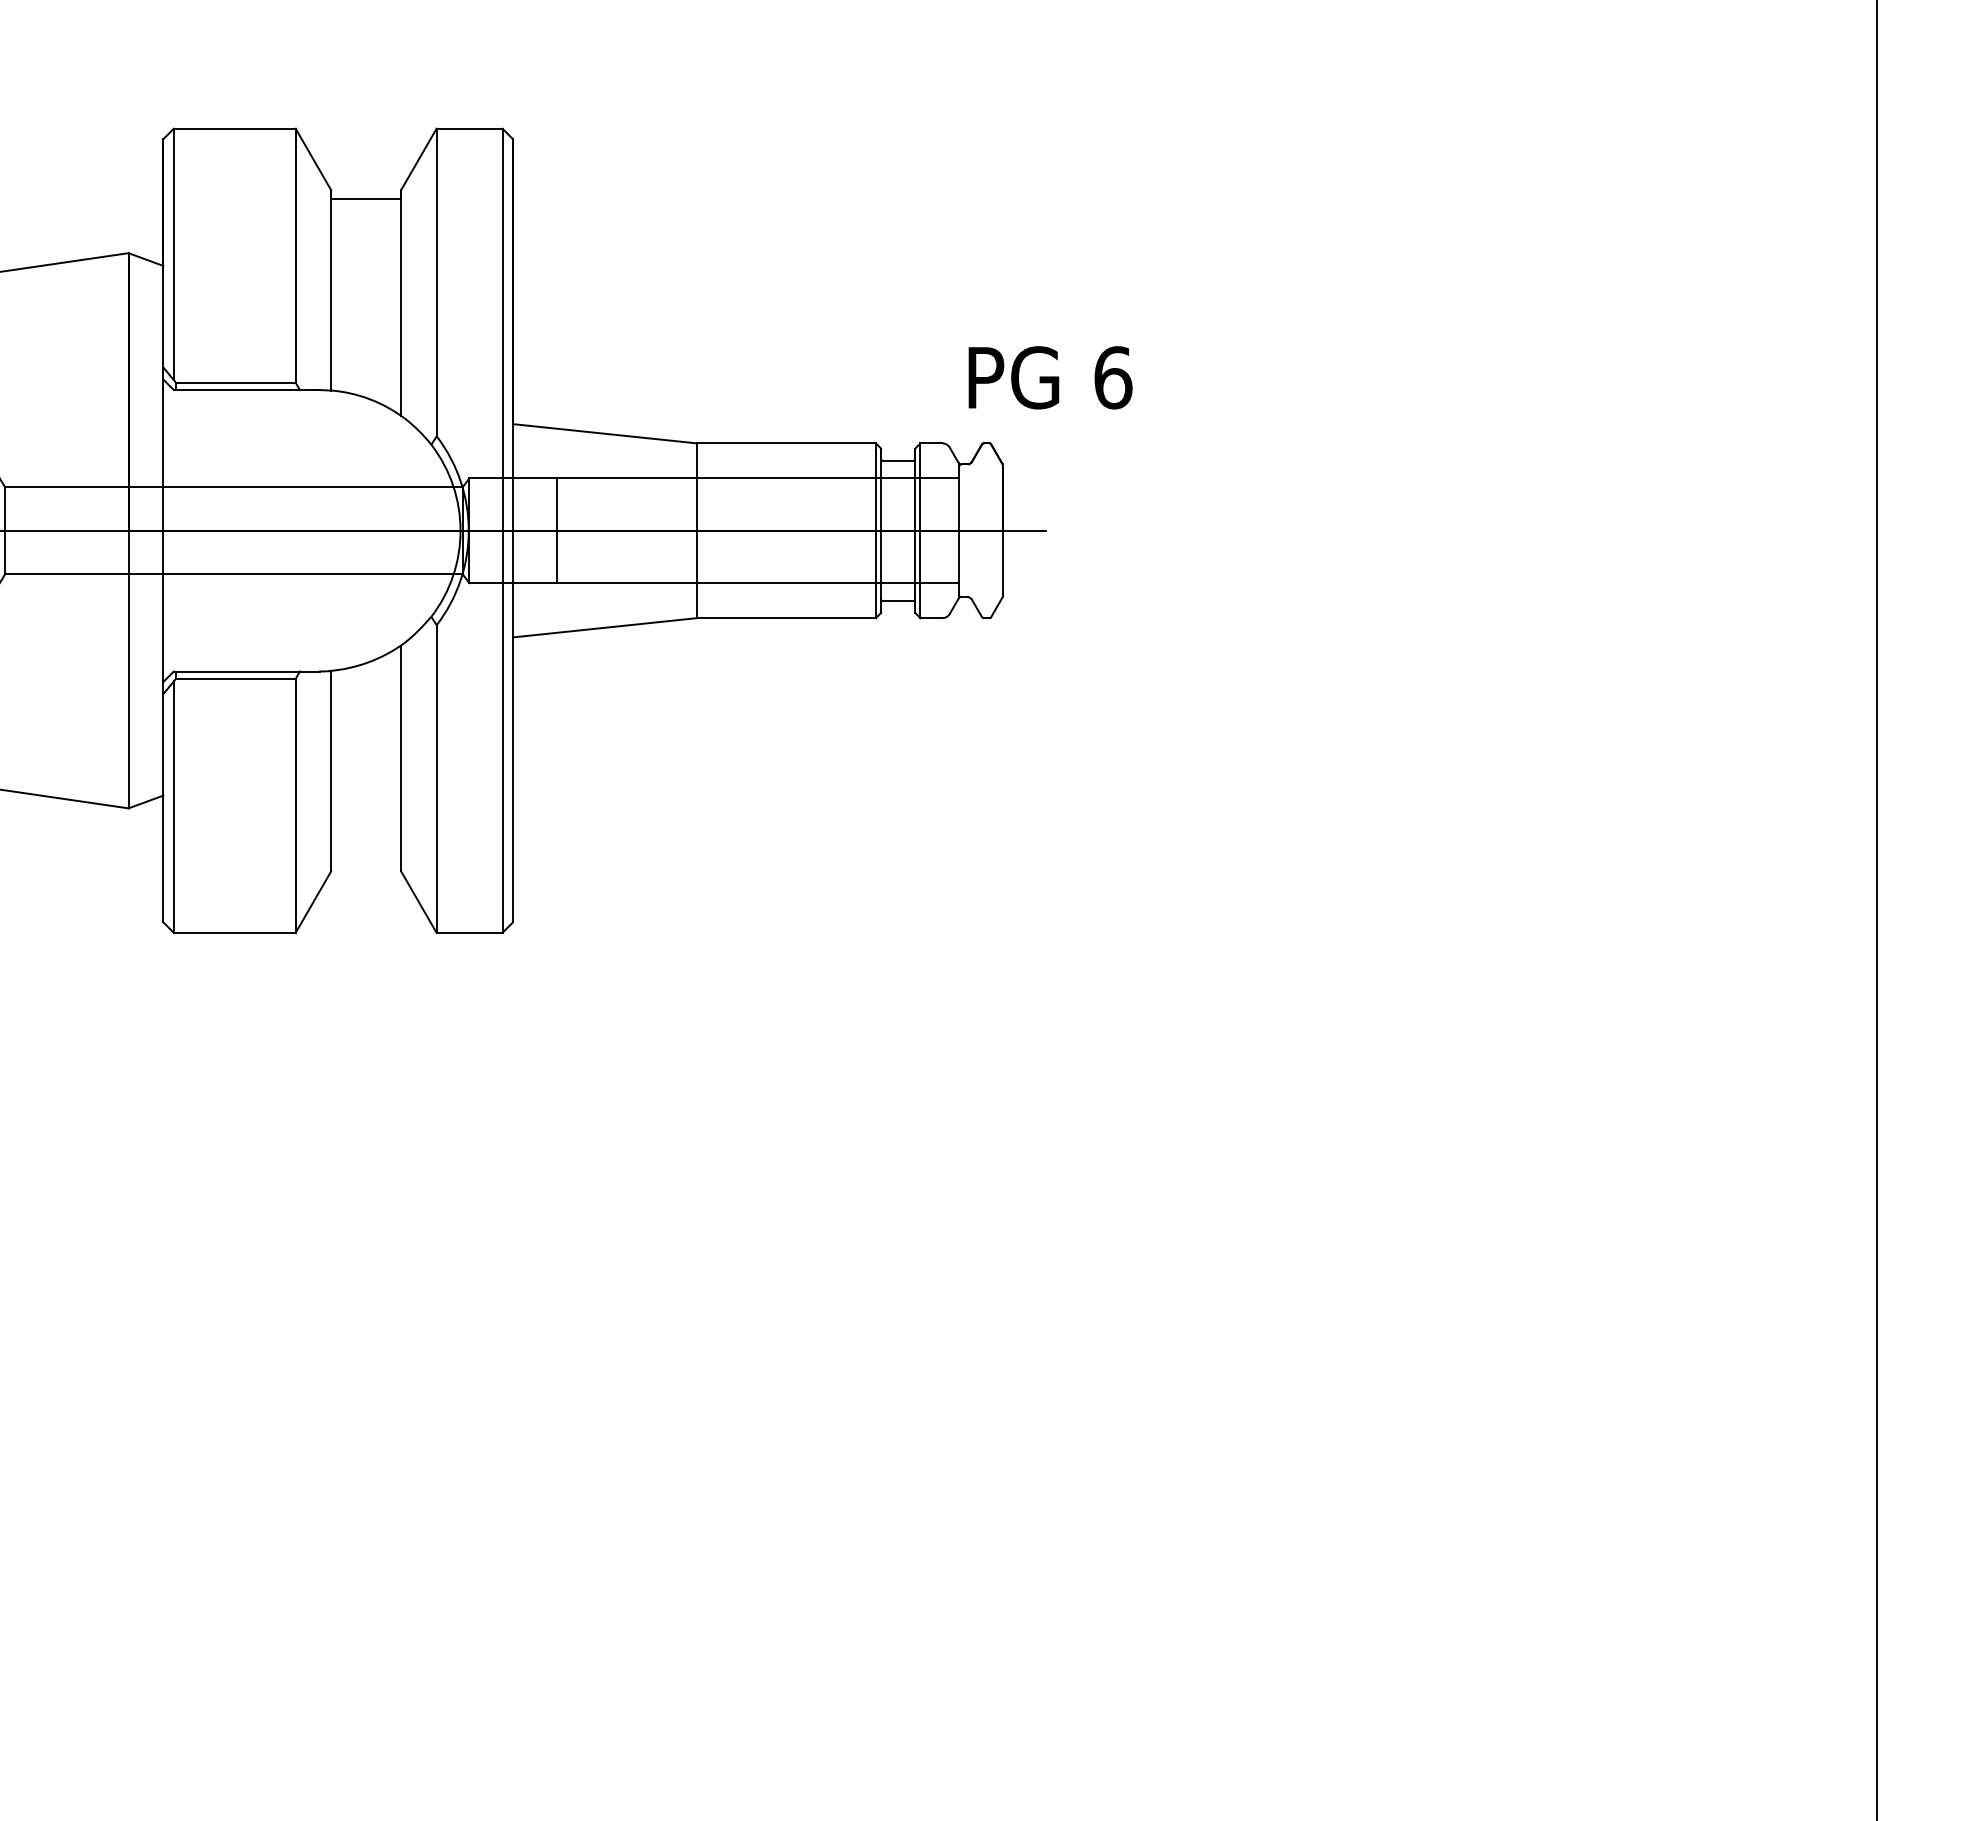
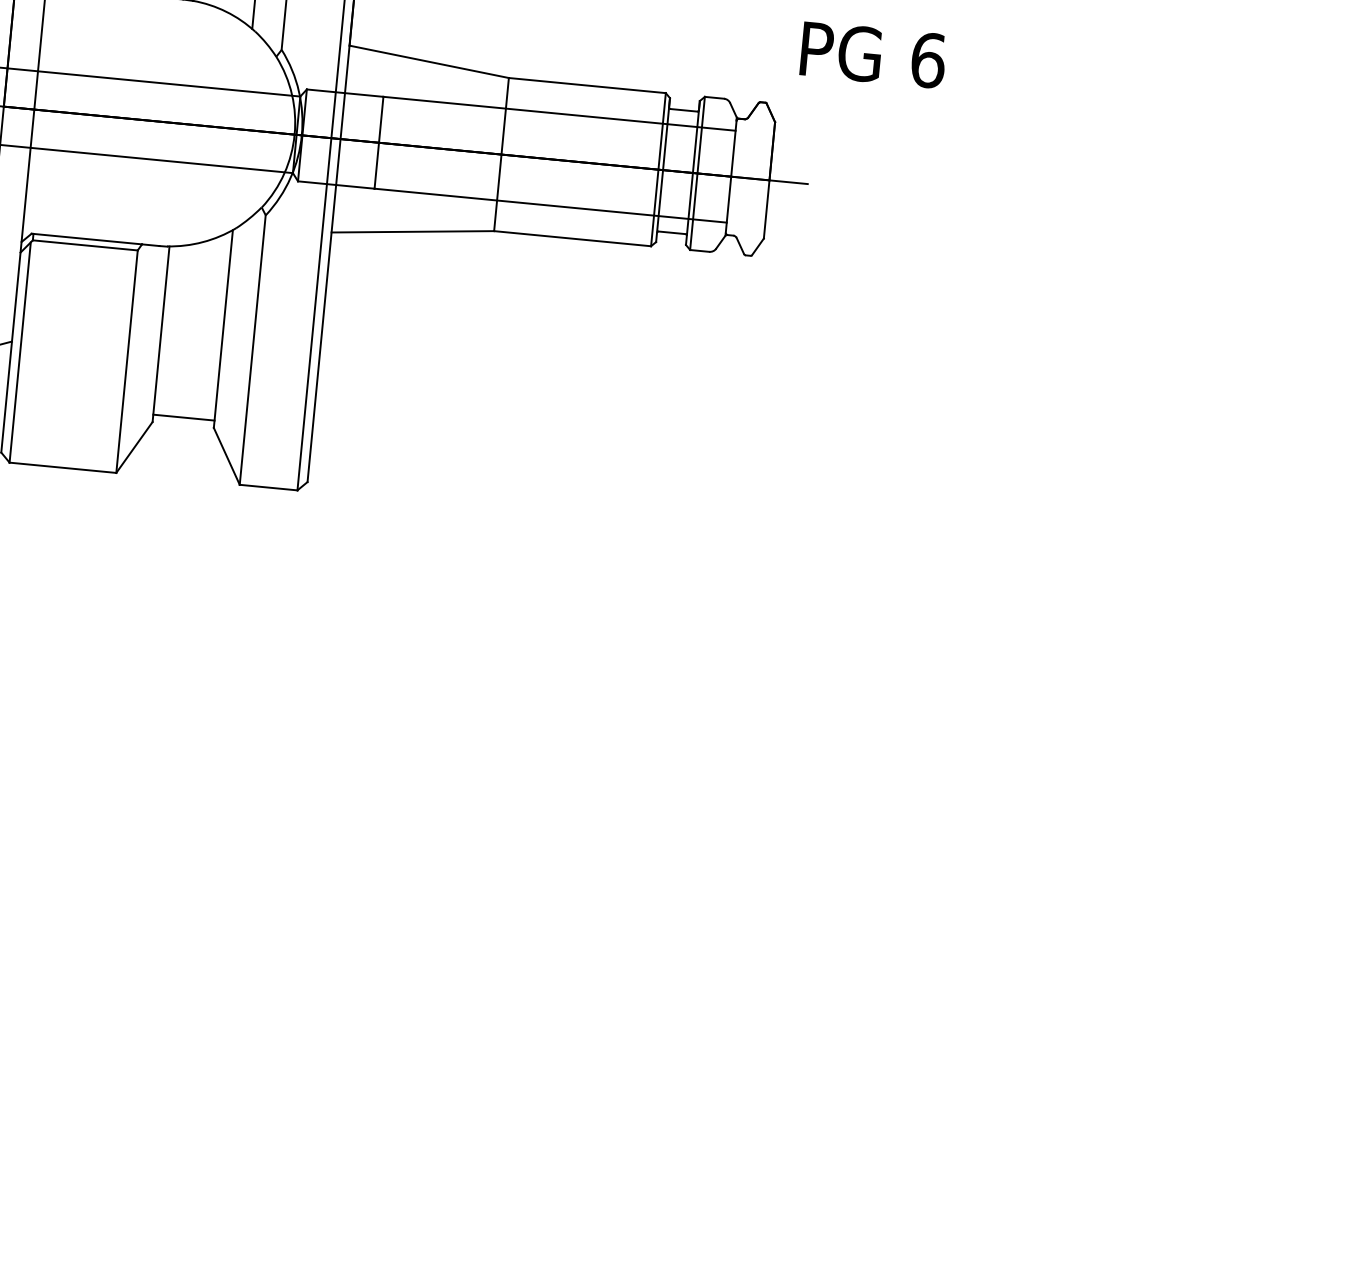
text: (1050, 377) -> (873, 54), moved
line: (366, 862) -> (184, 417), added

